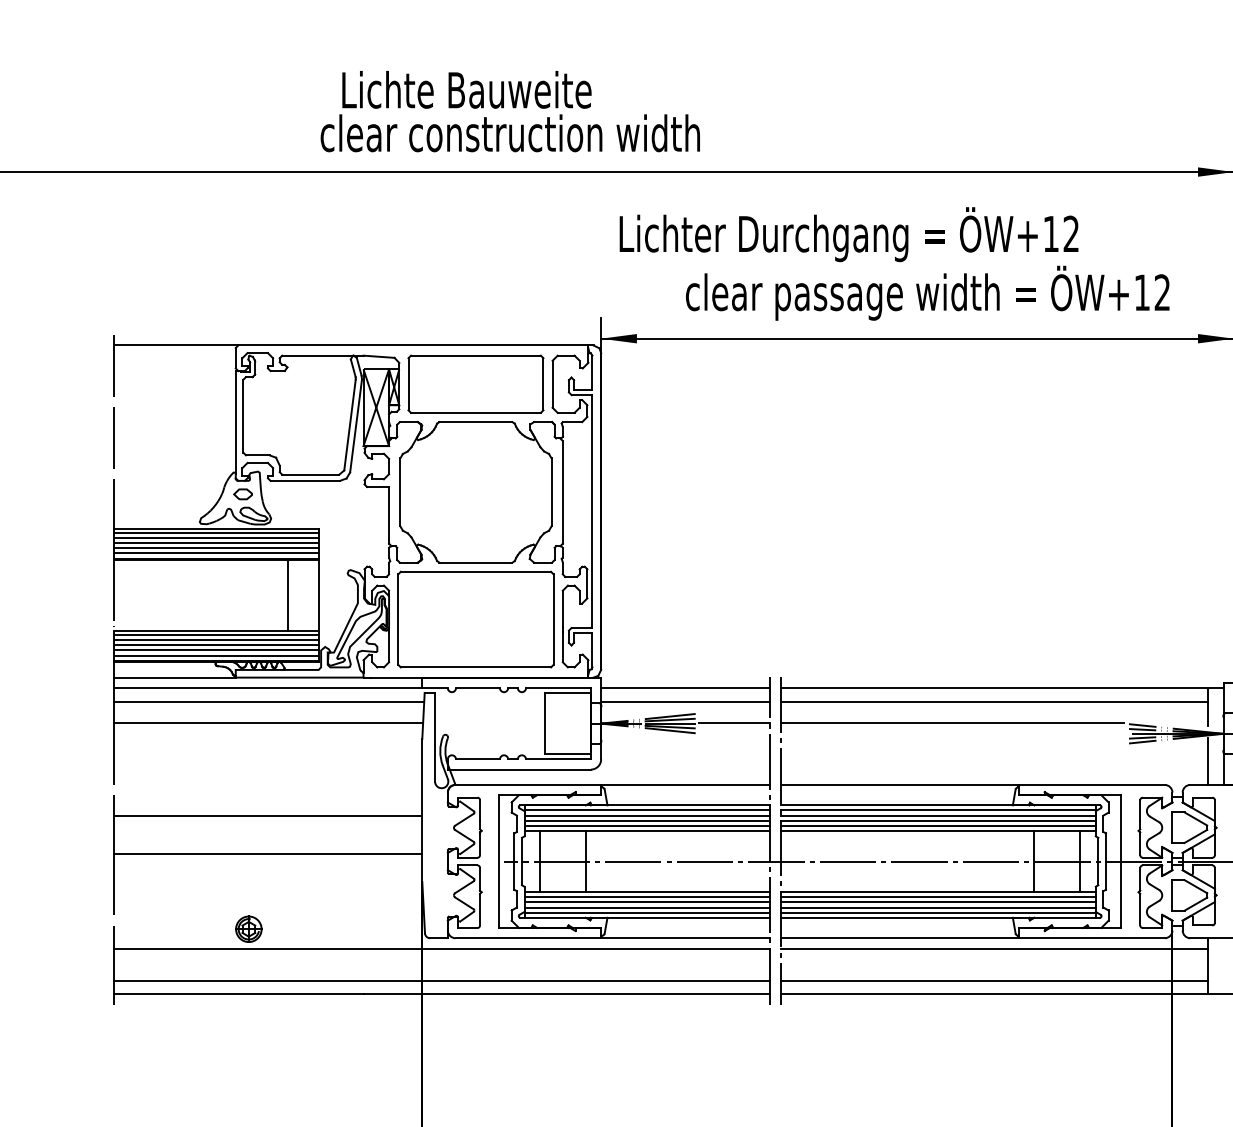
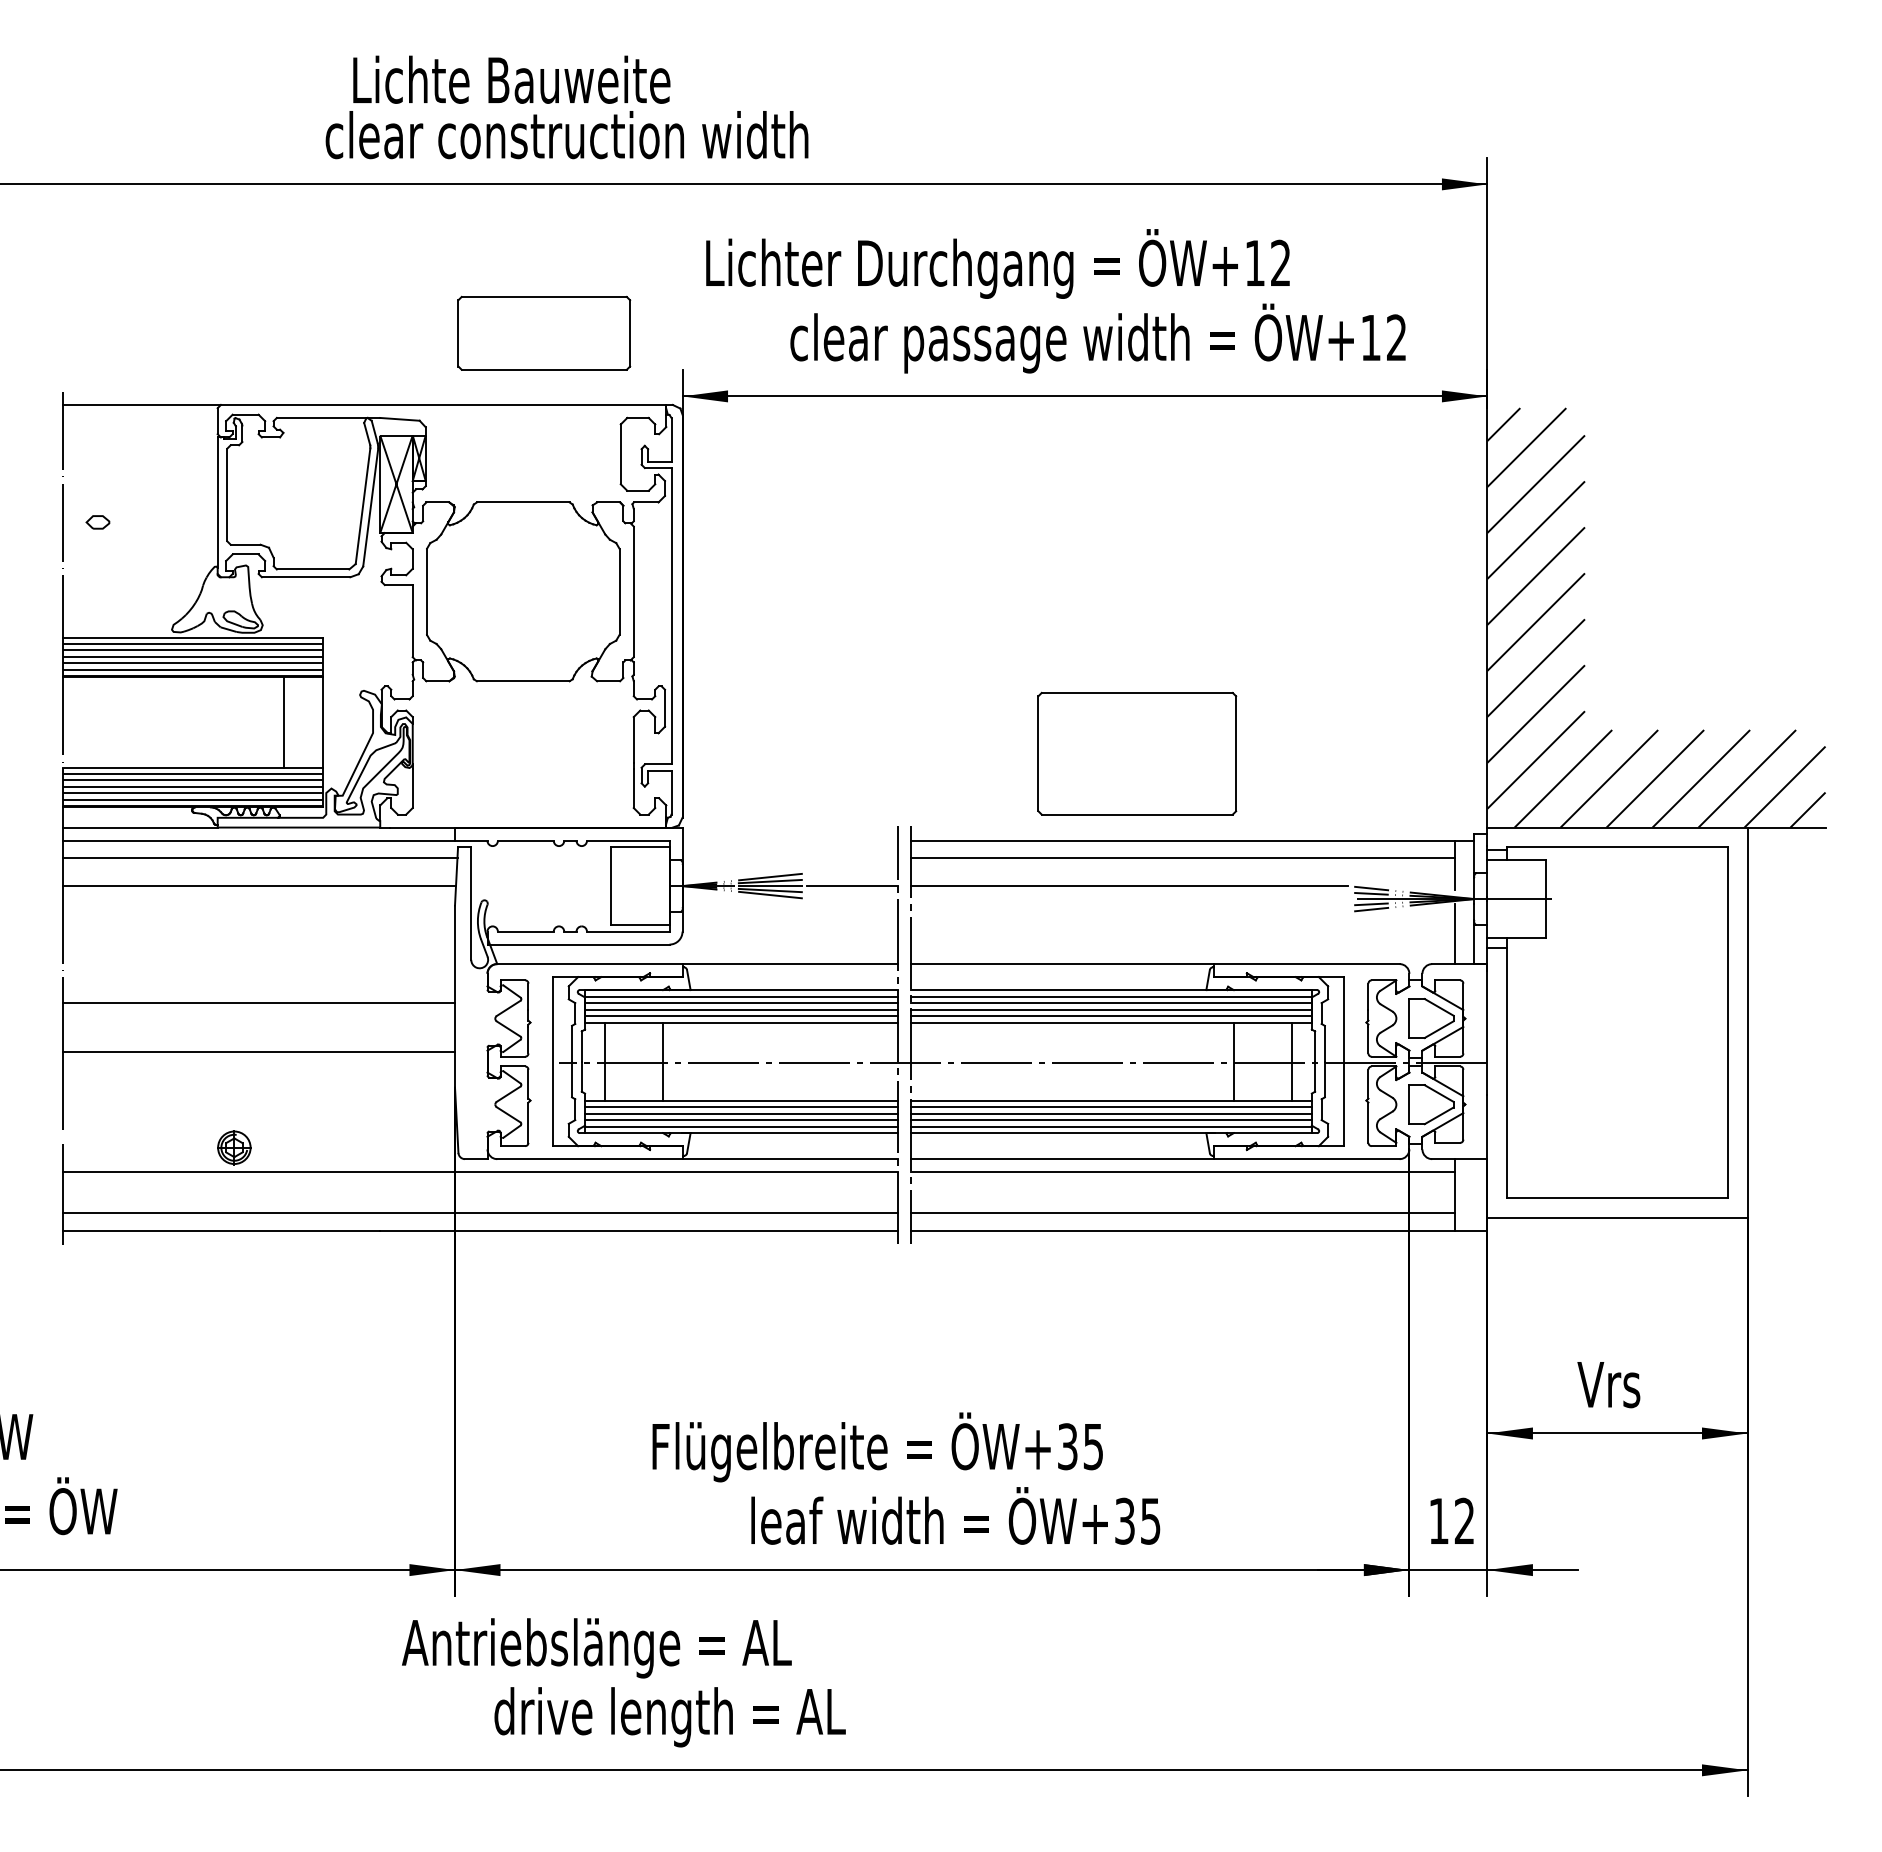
part: (476, 383) -> (544, 332), moved
part: (242, 494) -> (97, 522), moved
part: (476, 619) -> (1137, 753), moved
line: (685, 687) -> (789, 840), removed
line: (685, 701) -> (789, 858), removed

